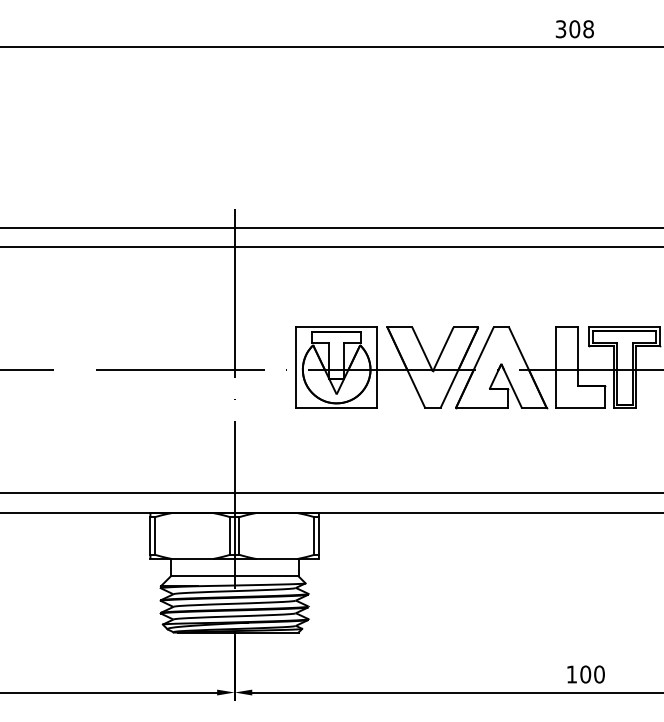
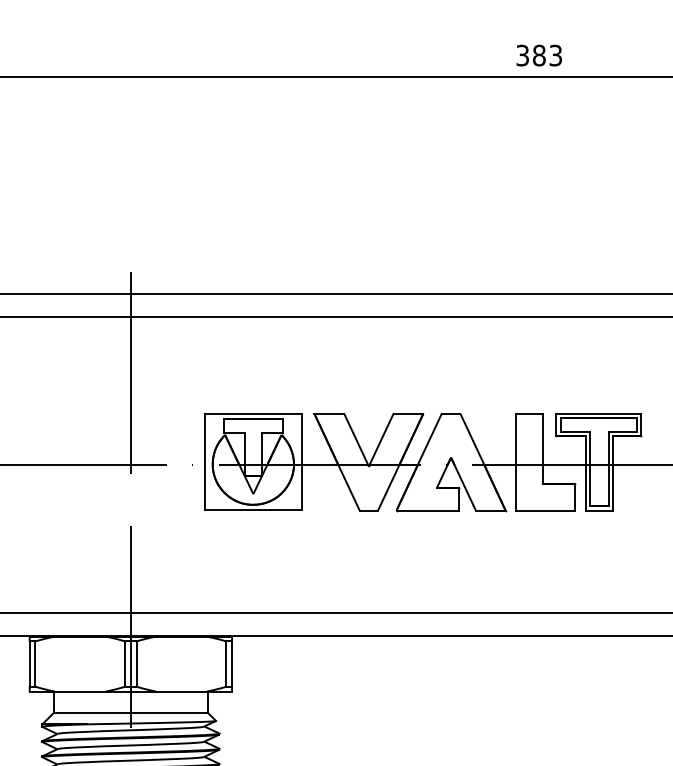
text: (581, 29) -> (547, 55), 308 -> 383

